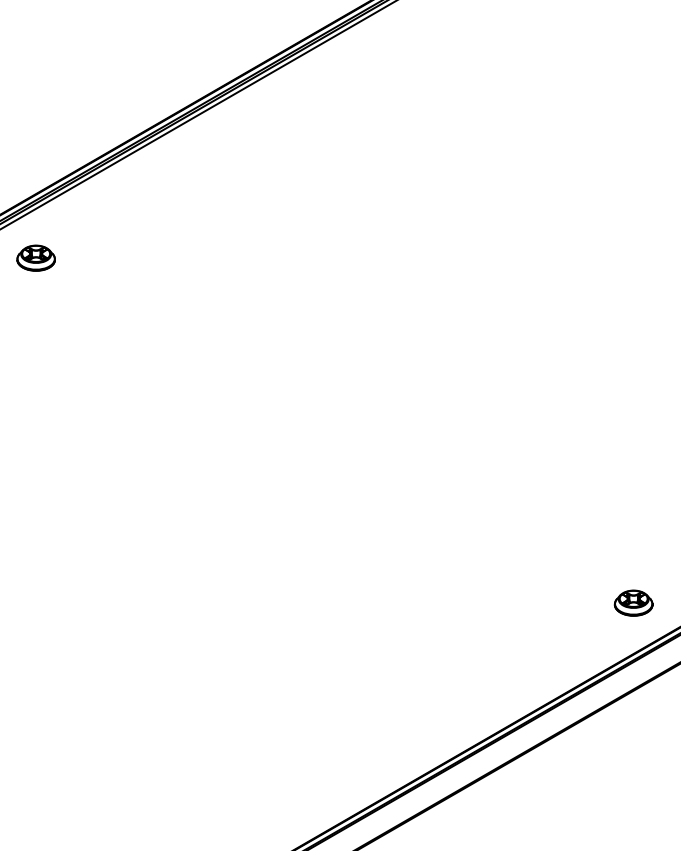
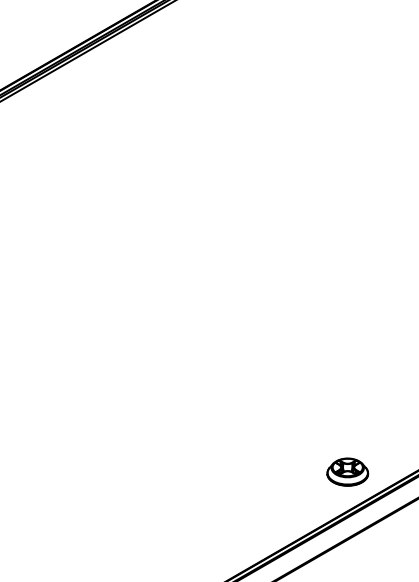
part: (633, 602) -> (347, 471), size x1.4

